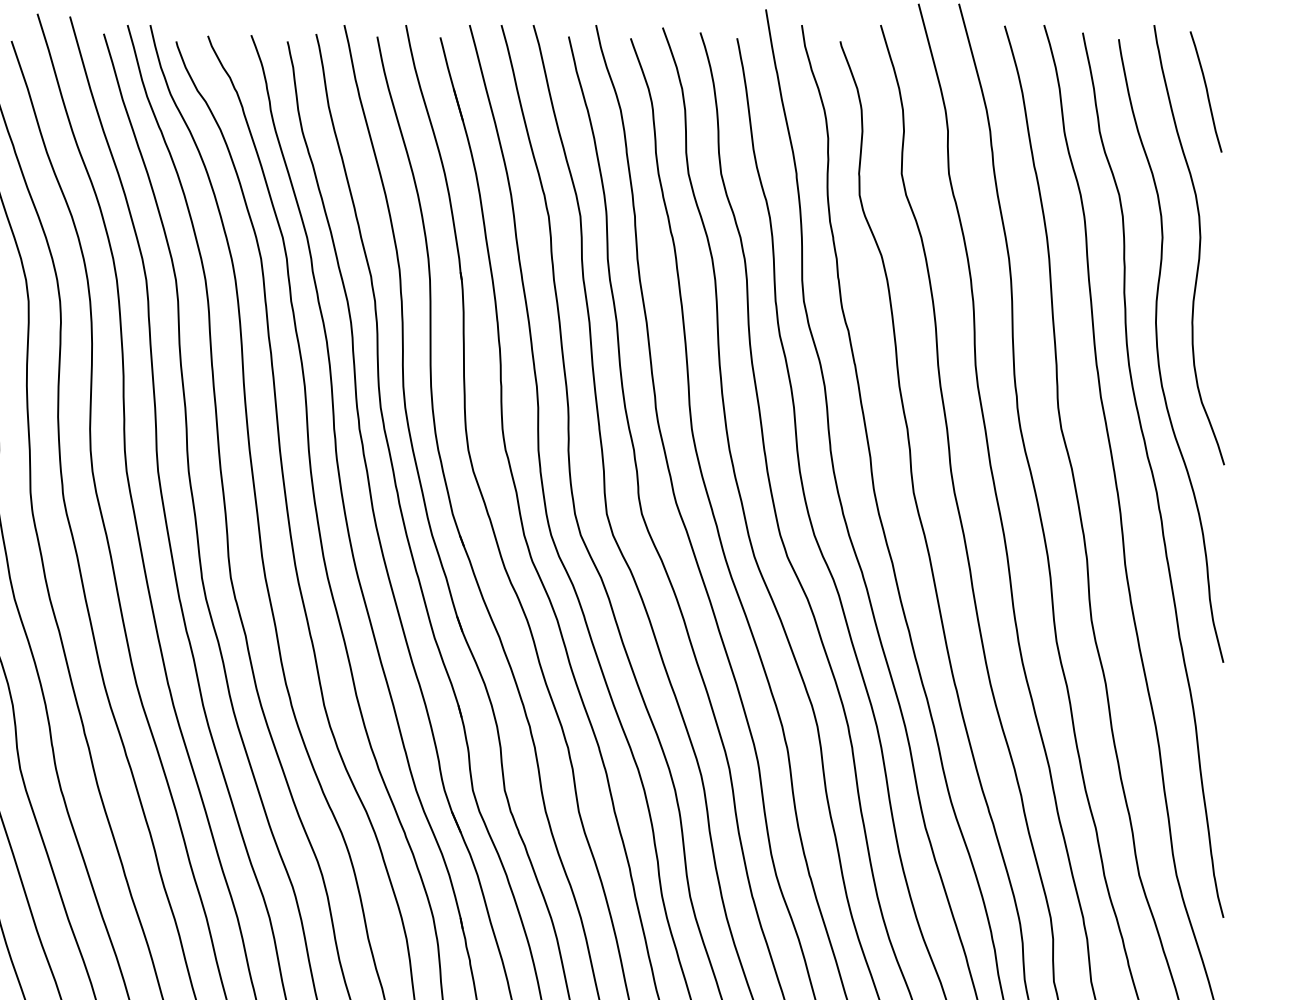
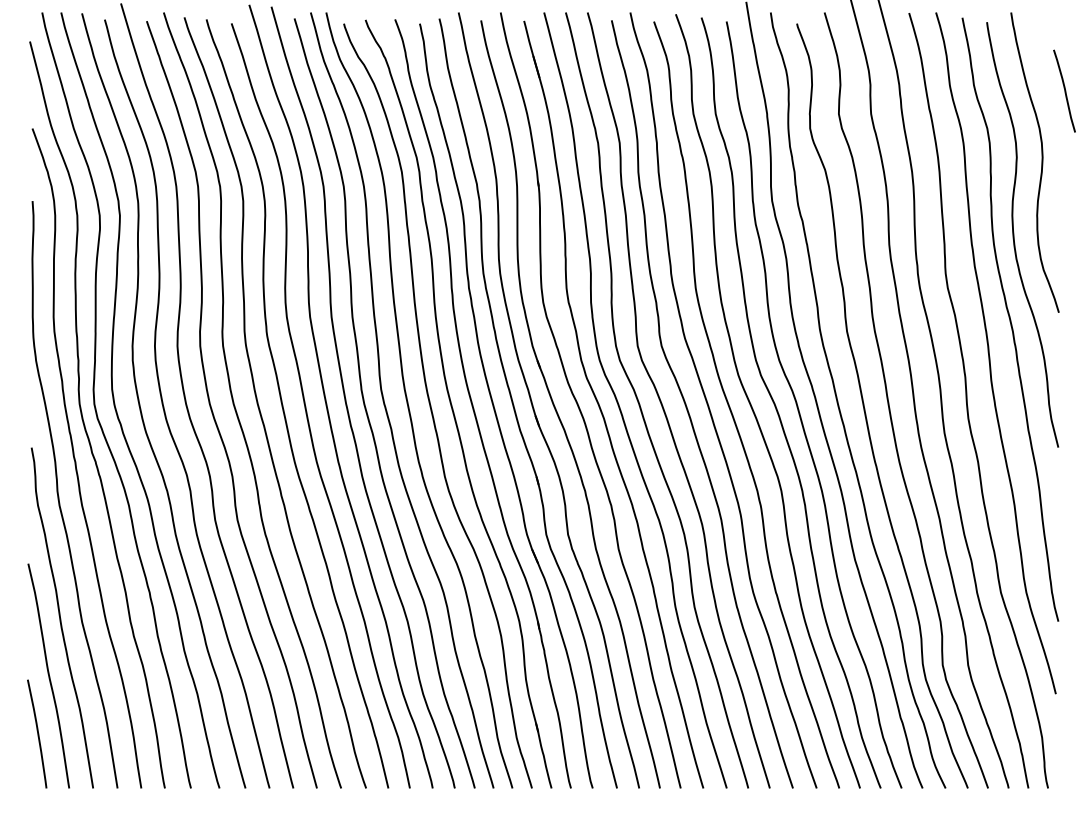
curve: (1206, 90) -> (1064, 90), moved

